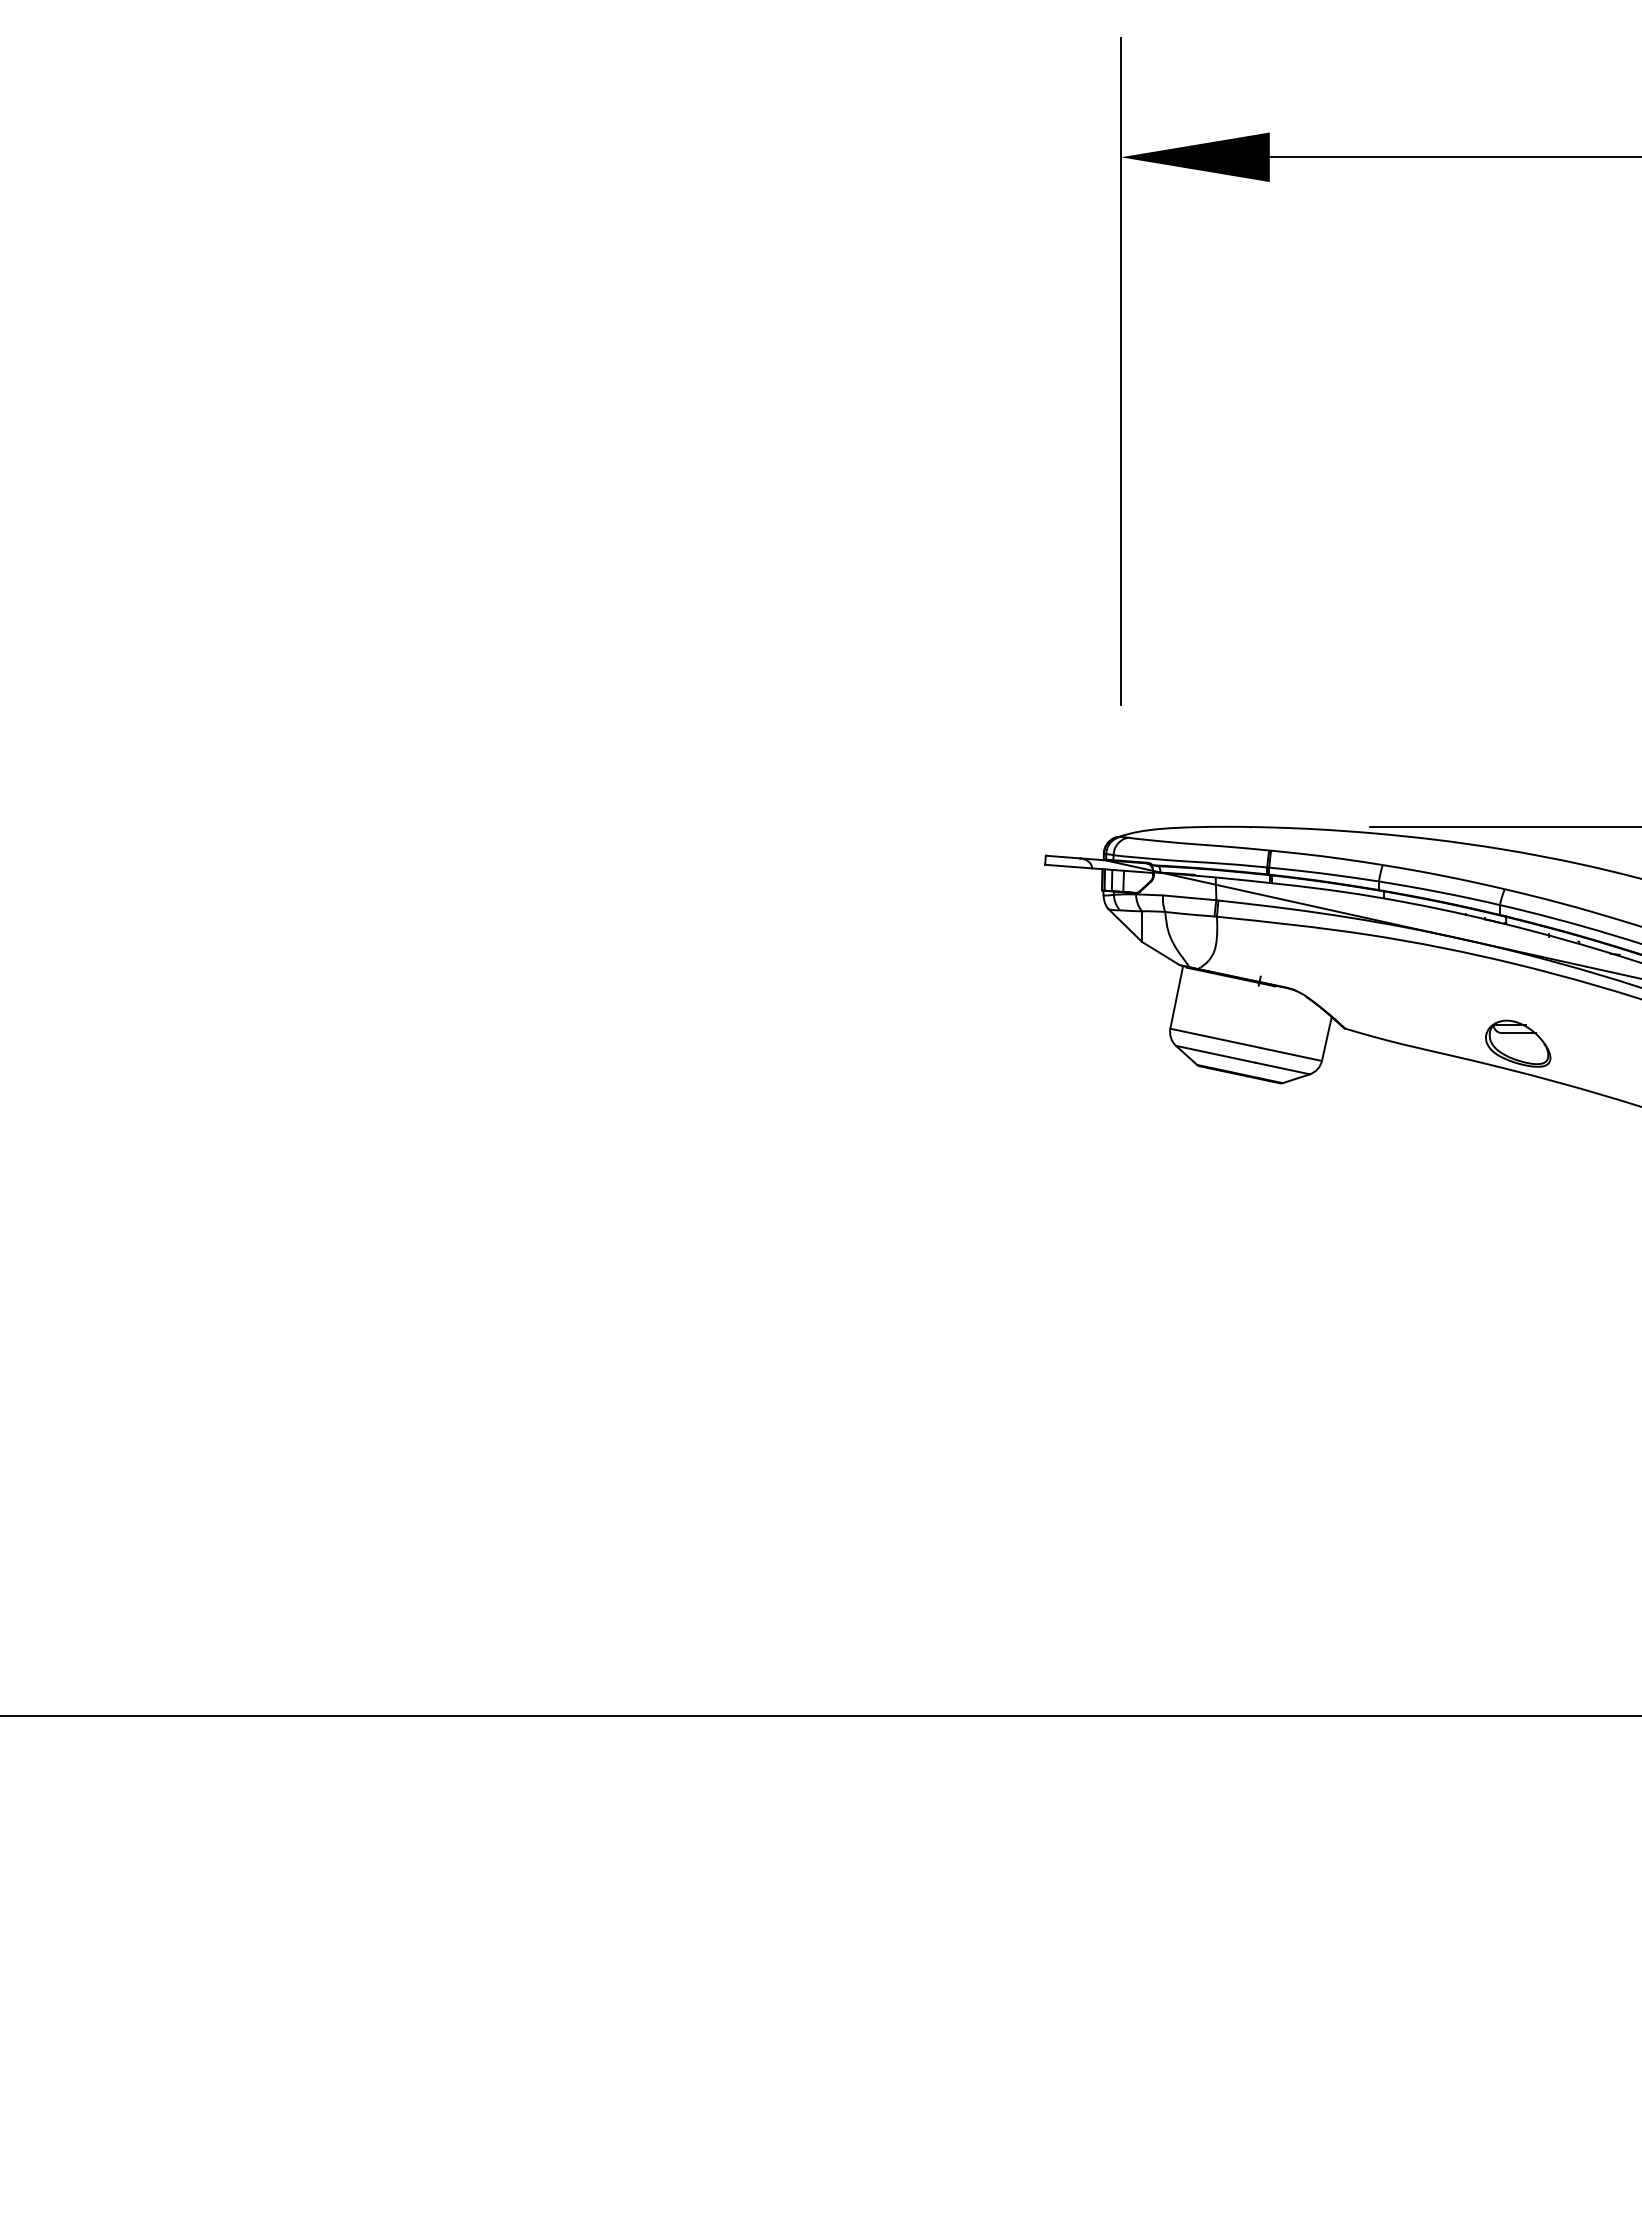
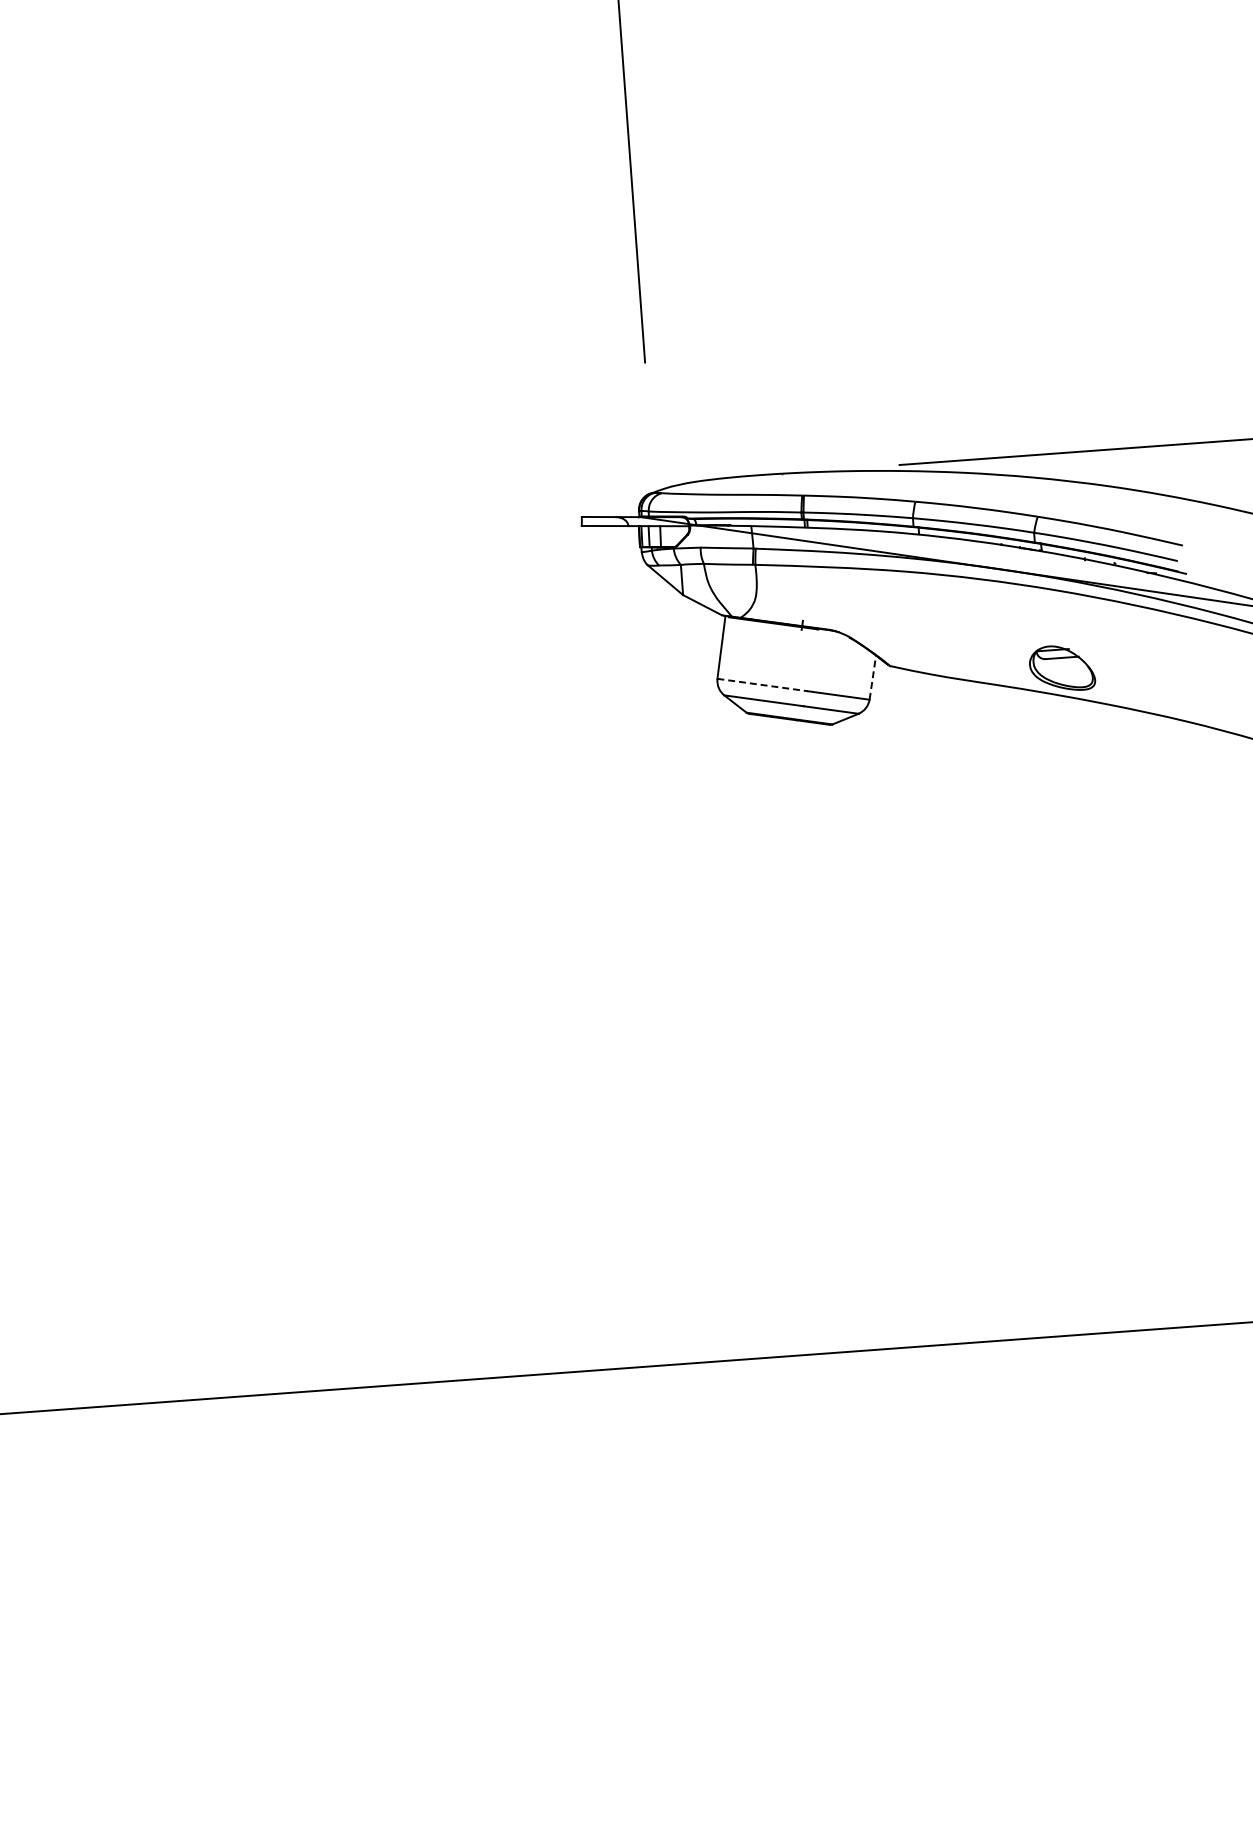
line: (1215, 1038) -> (762, 685), solid -> dashed
line: (1326, 1039) -> (872, 678), solid -> dashed

